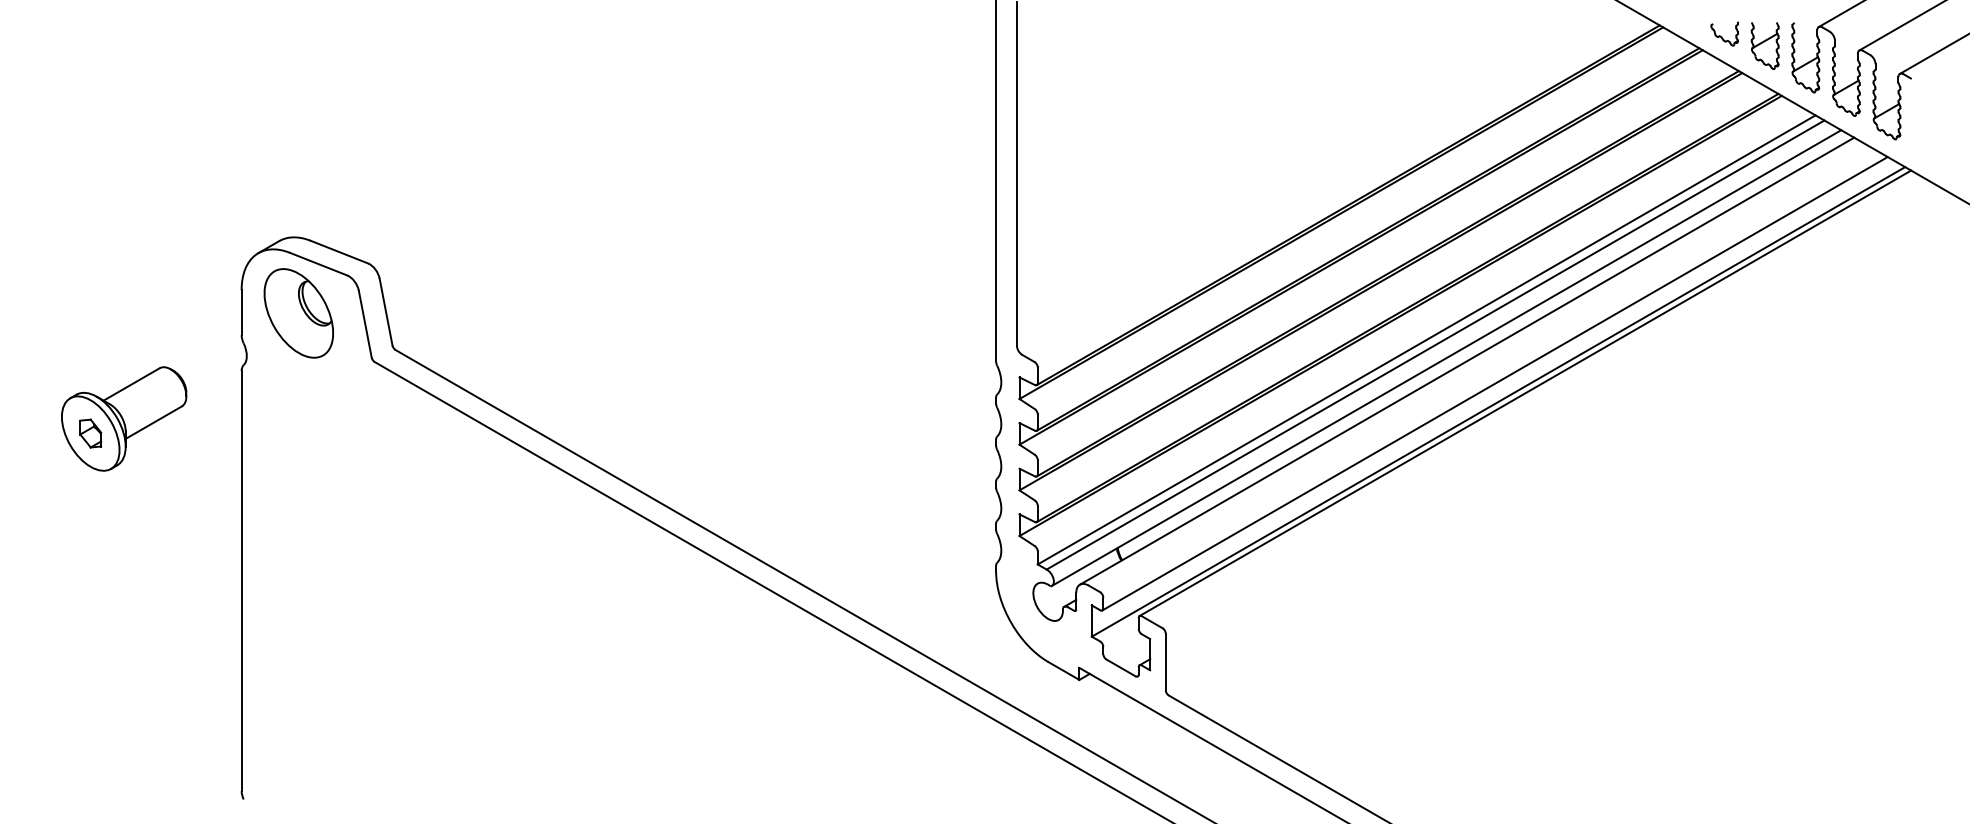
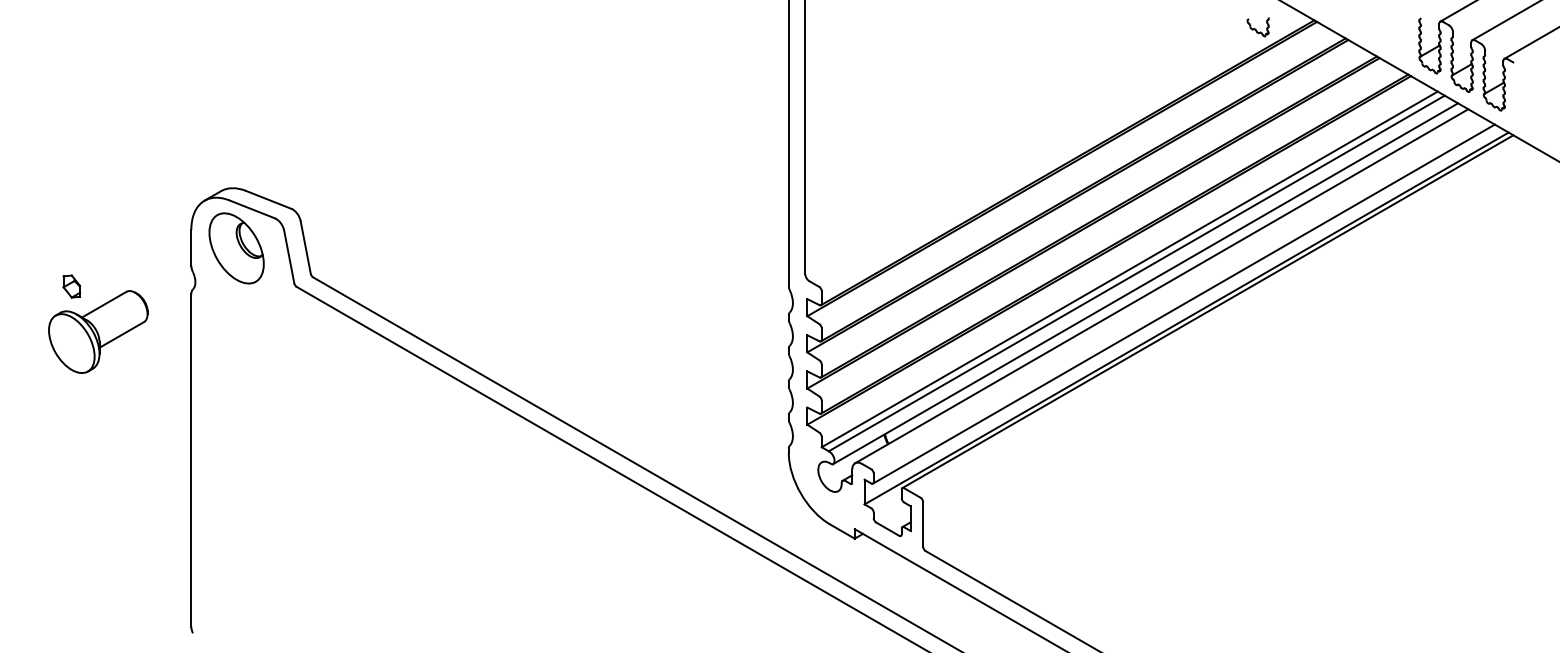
part: (1724, 33) -> (1257, 26), moved
part: (1764, 45) -> (1397, 36), removed
part: (90, 433) -> (71, 286), moved

